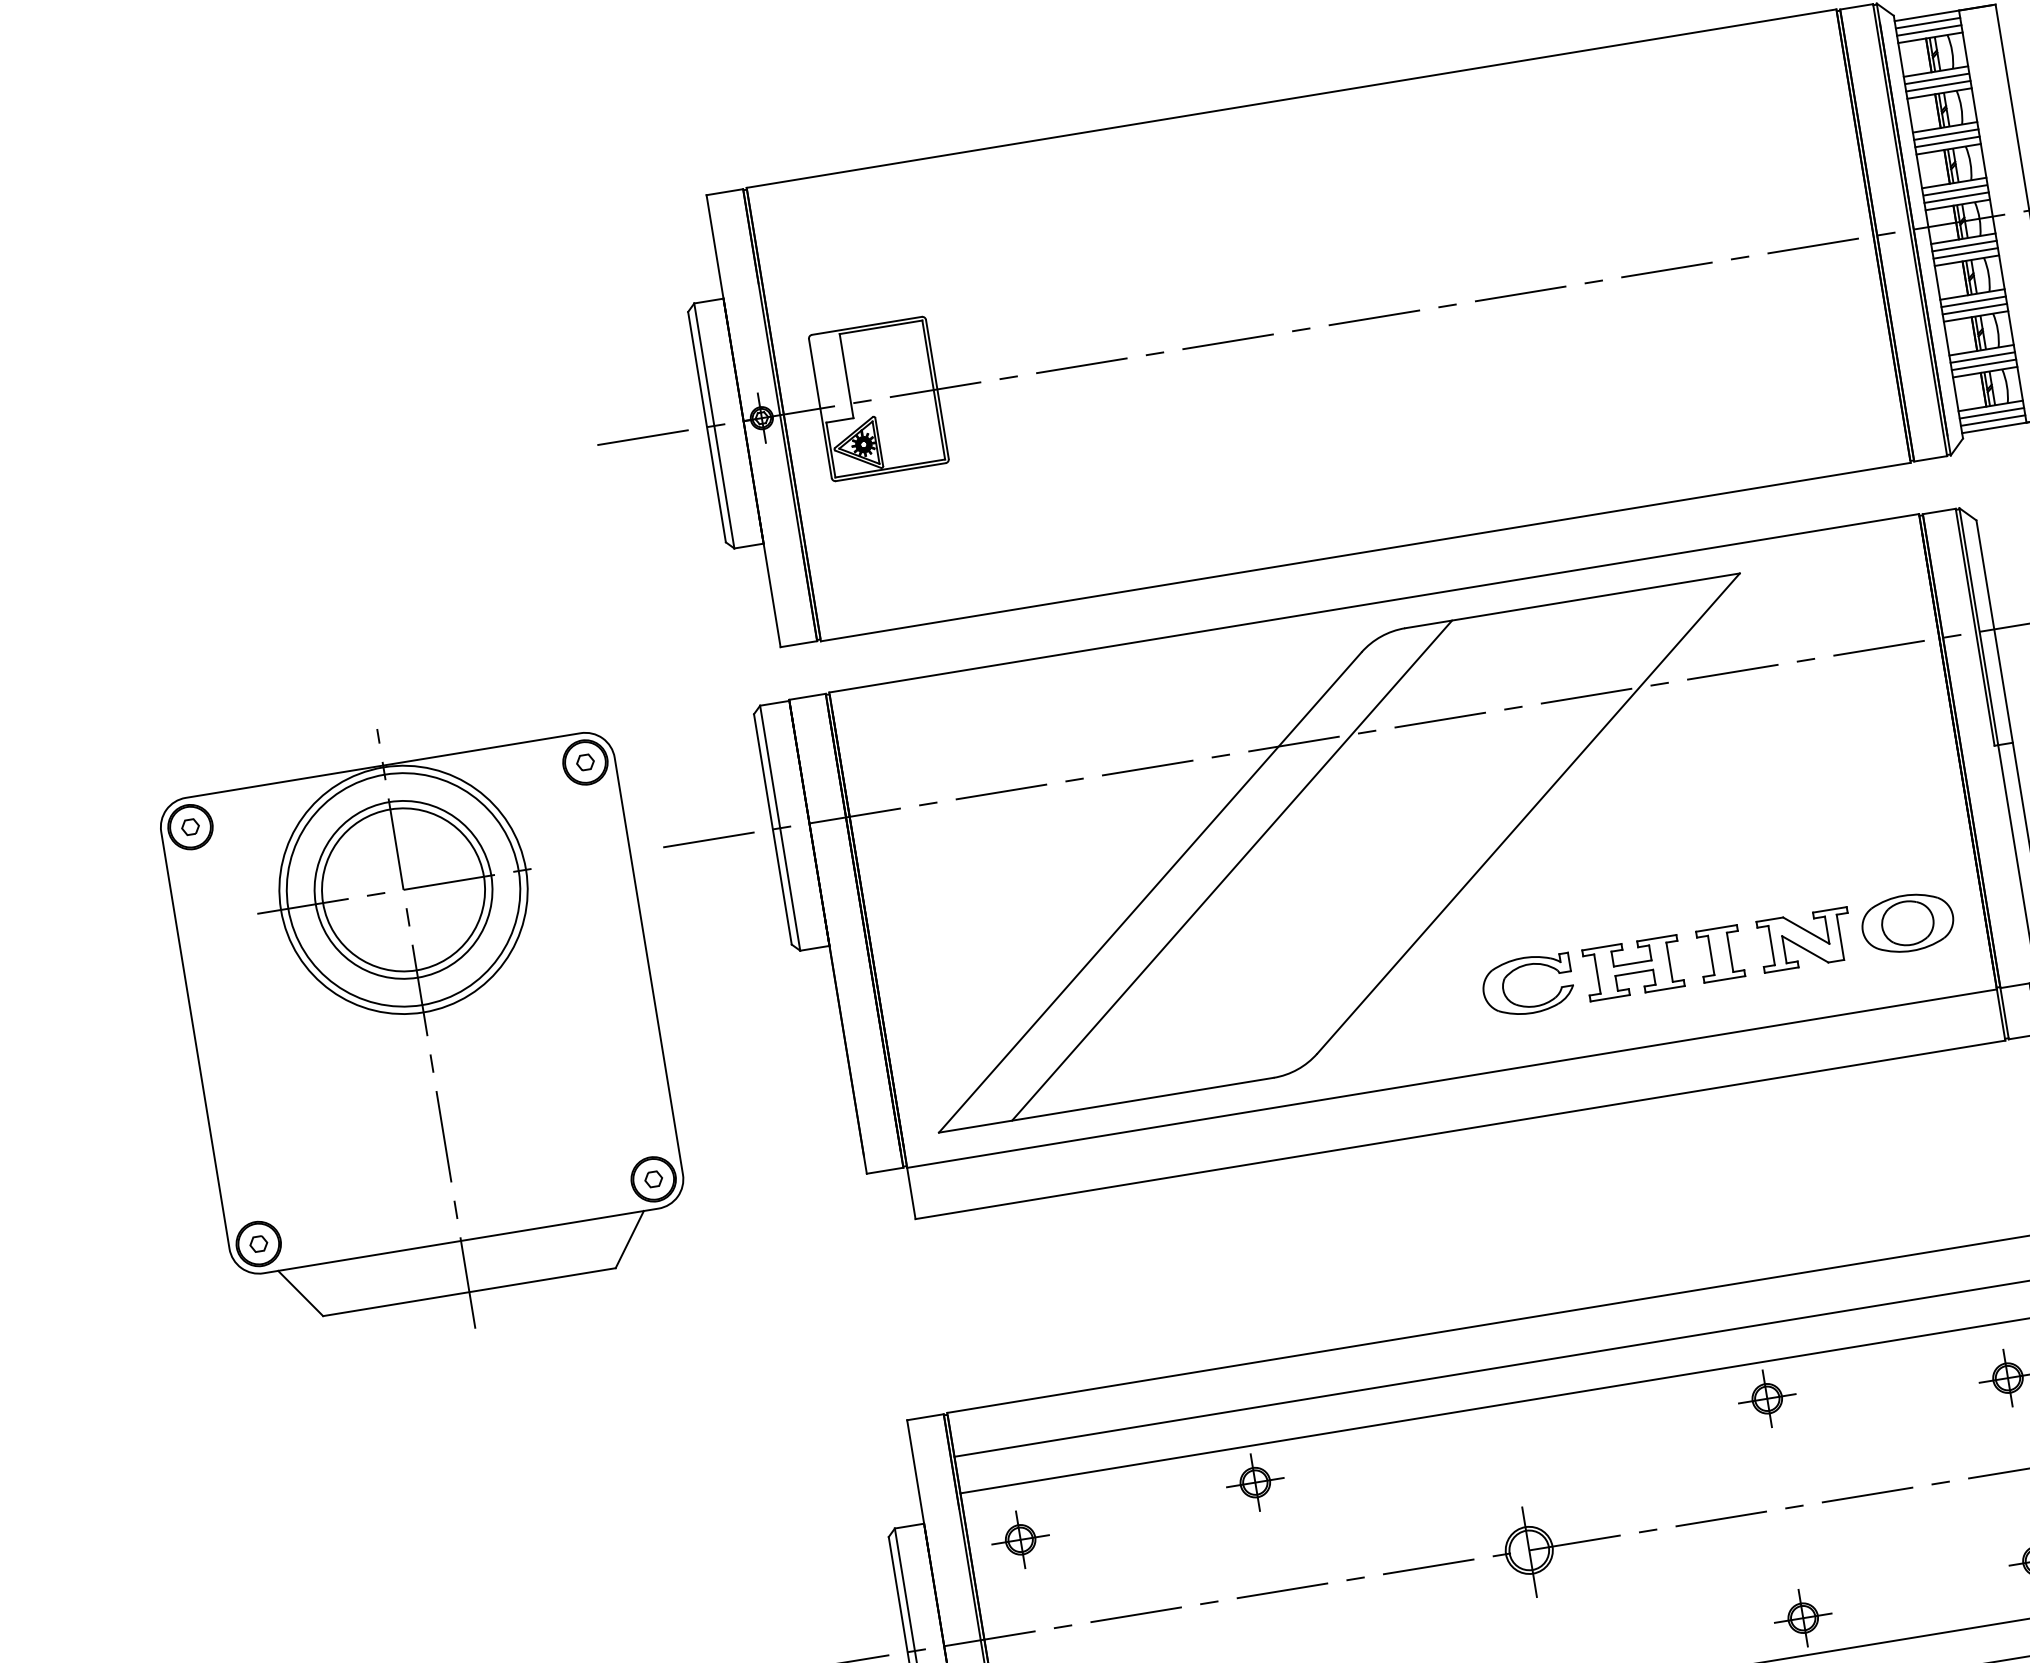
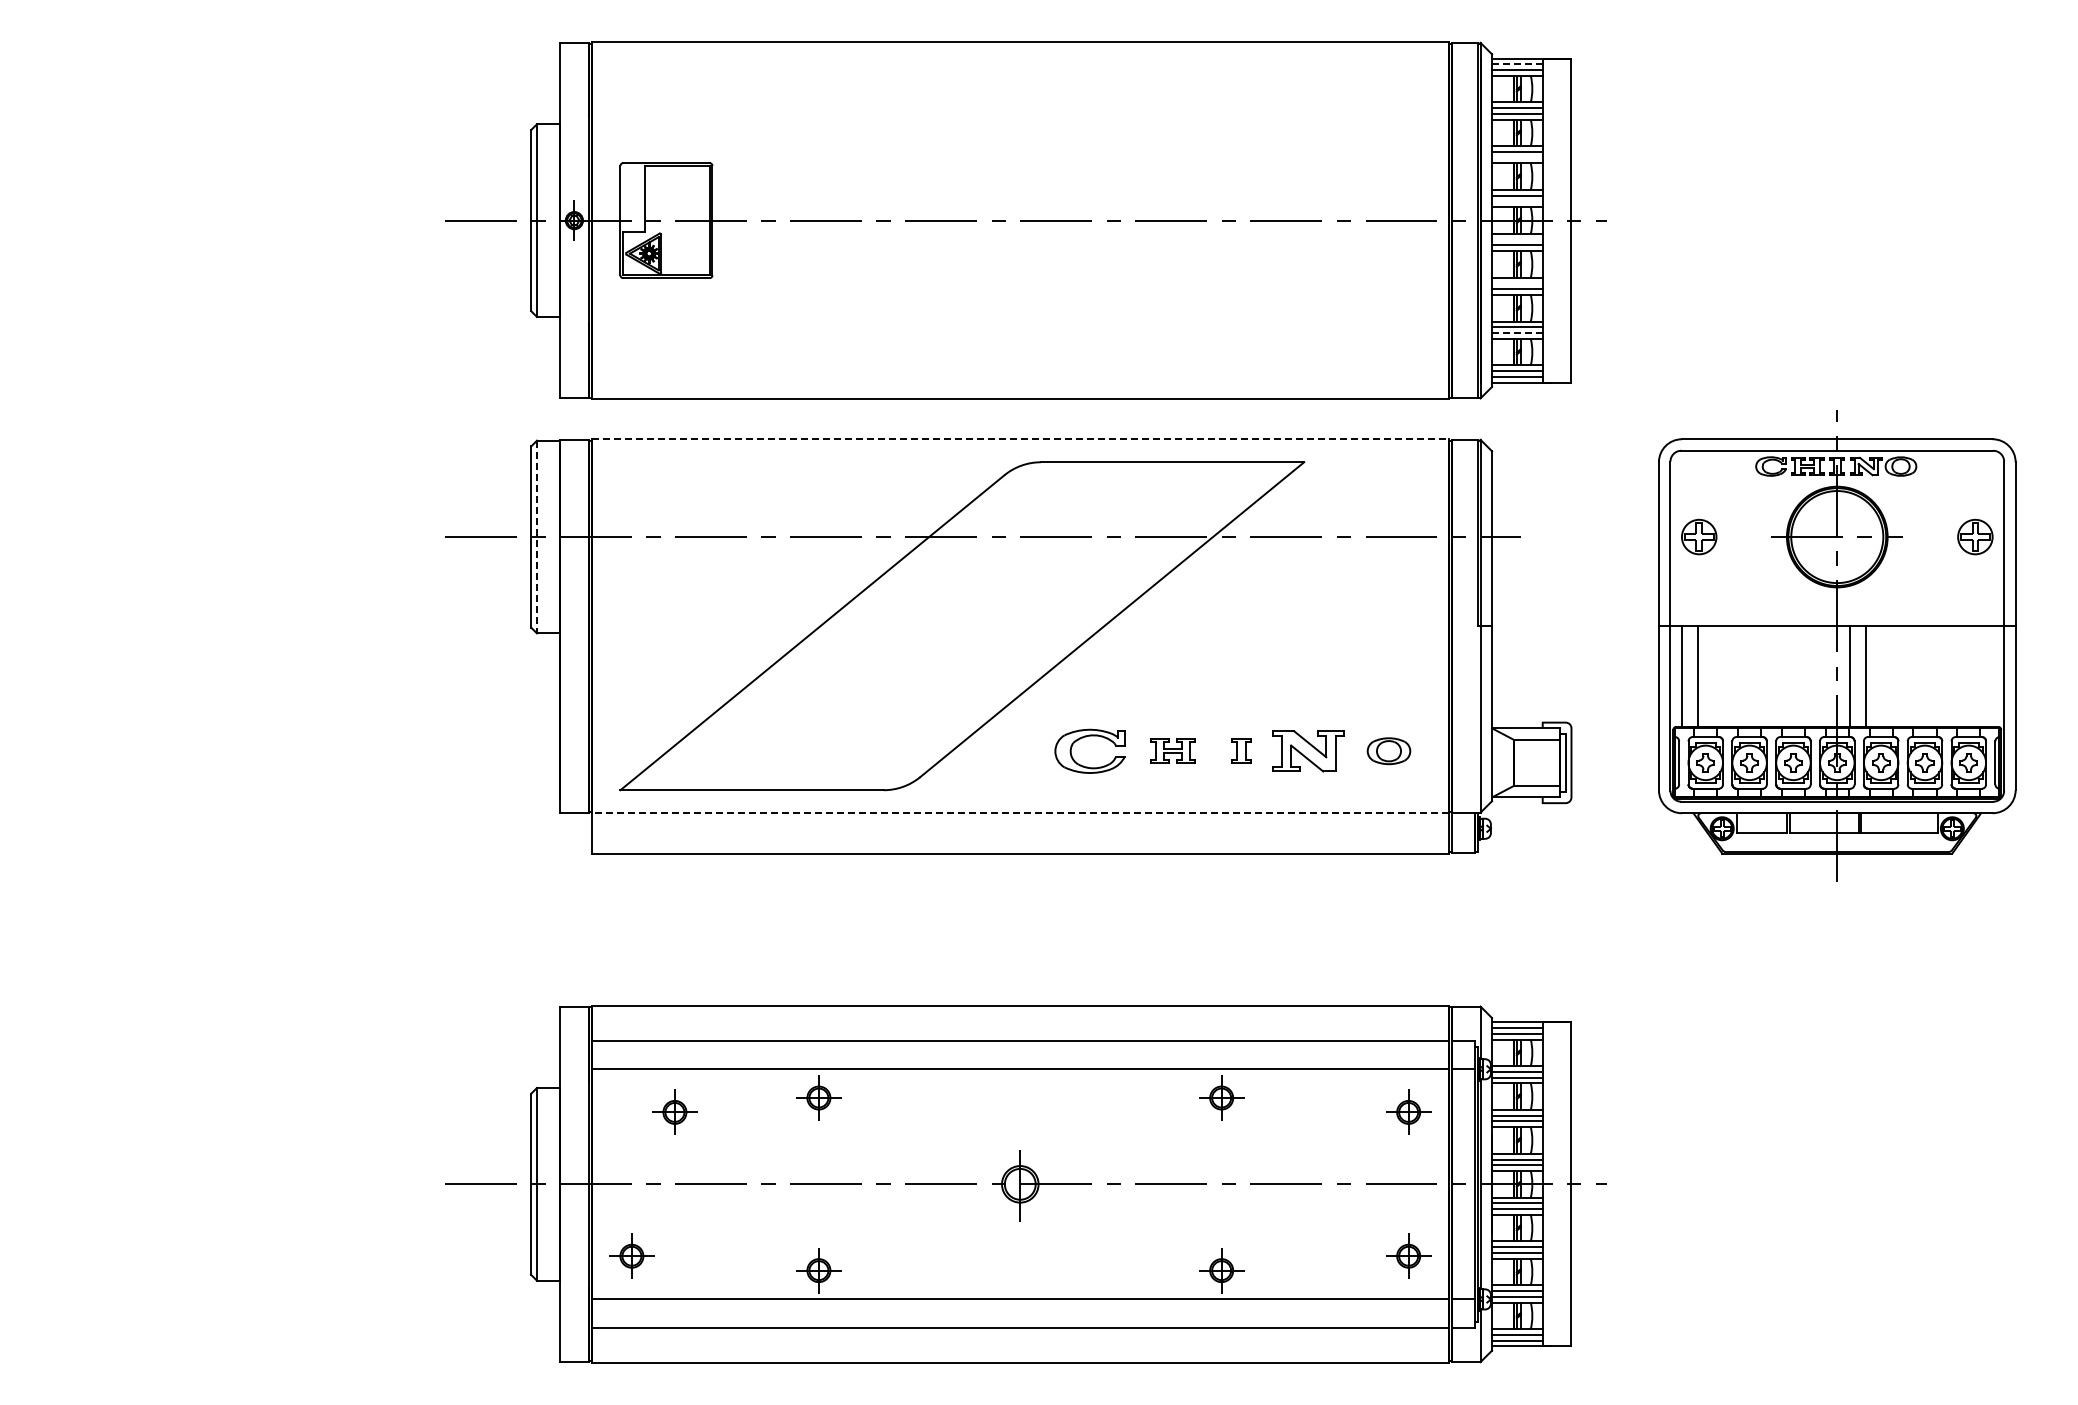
line: (1926, 23) -> (1516, 64), solid -> dashed
line: (1947, 141) -> (1517, 157), removed
line: (1956, 197) -> (1517, 201), removed
line: (1964, 245) -> (1517, 239), removed
line: (1973, 301) -> (1517, 283), removed
line: (1984, 365) -> (1517, 333), solid -> dashed
line: (1374, 603) -> (1020, 439), solid -> dashed
line: (780, 828) -> (537, 537), solid -> dashed
line: (1231, 871) -> (877, 626), removed
part: (1907, 922) -> (1388, 750), size x0.6
part: (1720, 952) -> (1241, 750), size x0.6
part: (1632, 967) -> (1172, 750), size x0.6
part: (425, 1027) -> (240, 645), removed
line: (1452, 1078) -> (1020, 813), solid -> dashed
part: (1019, 1538) -> (674, 1111), moved

